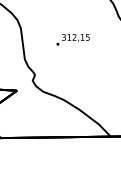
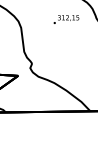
text: (73, 39) -> (66, 19), moved

